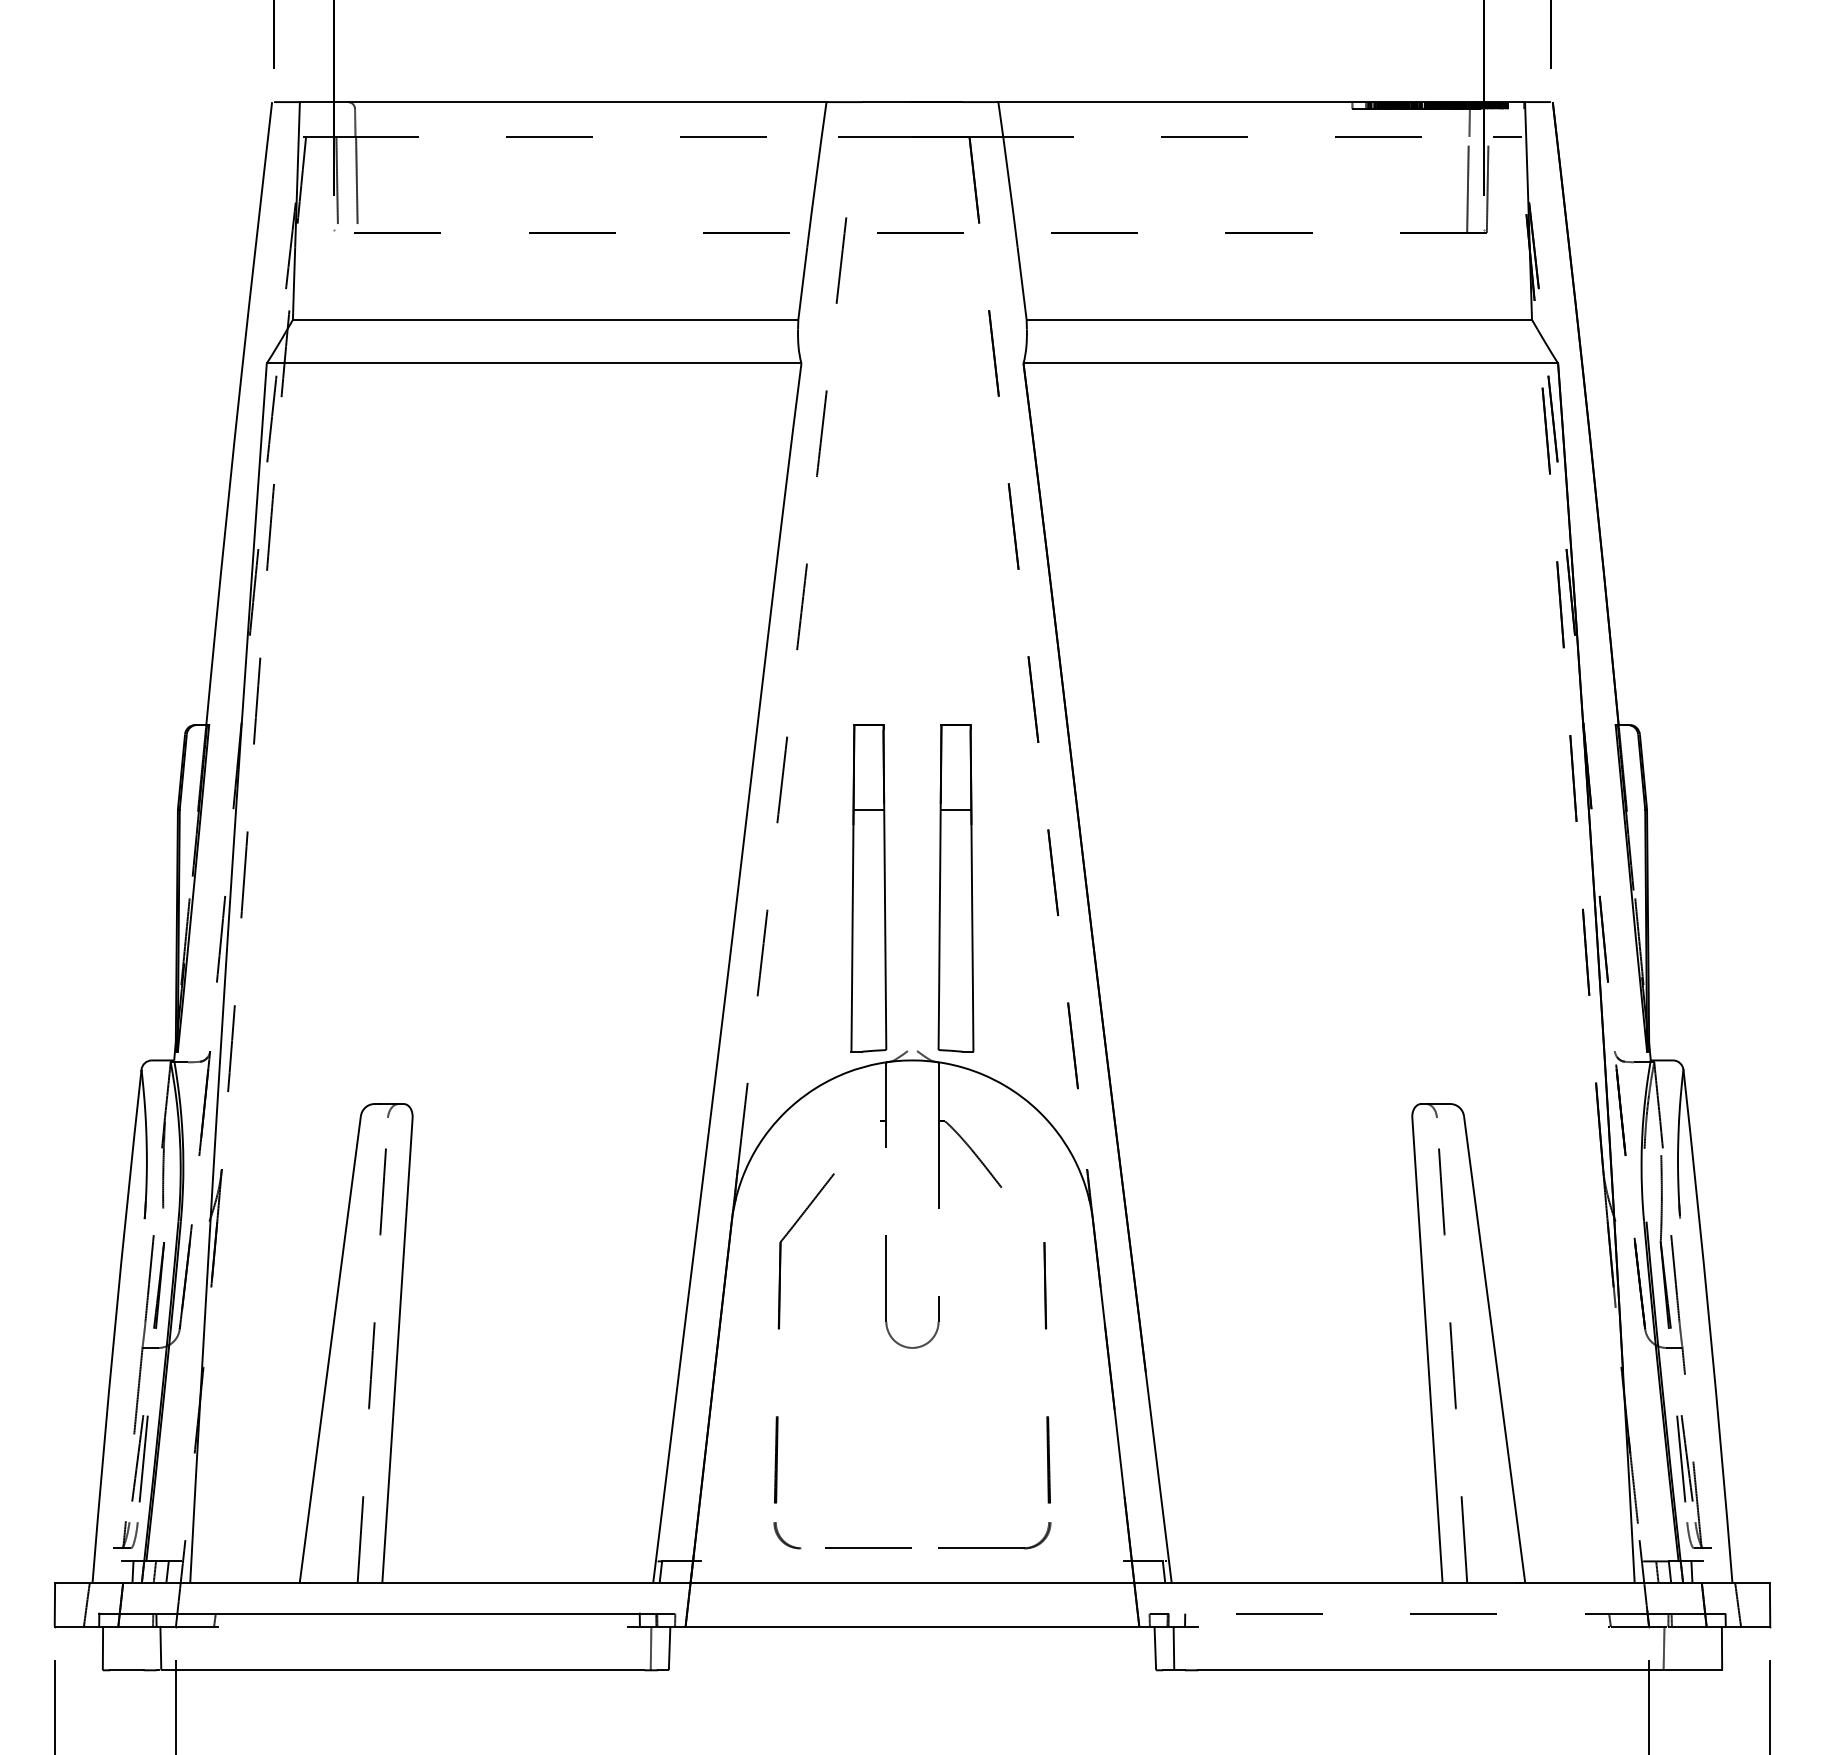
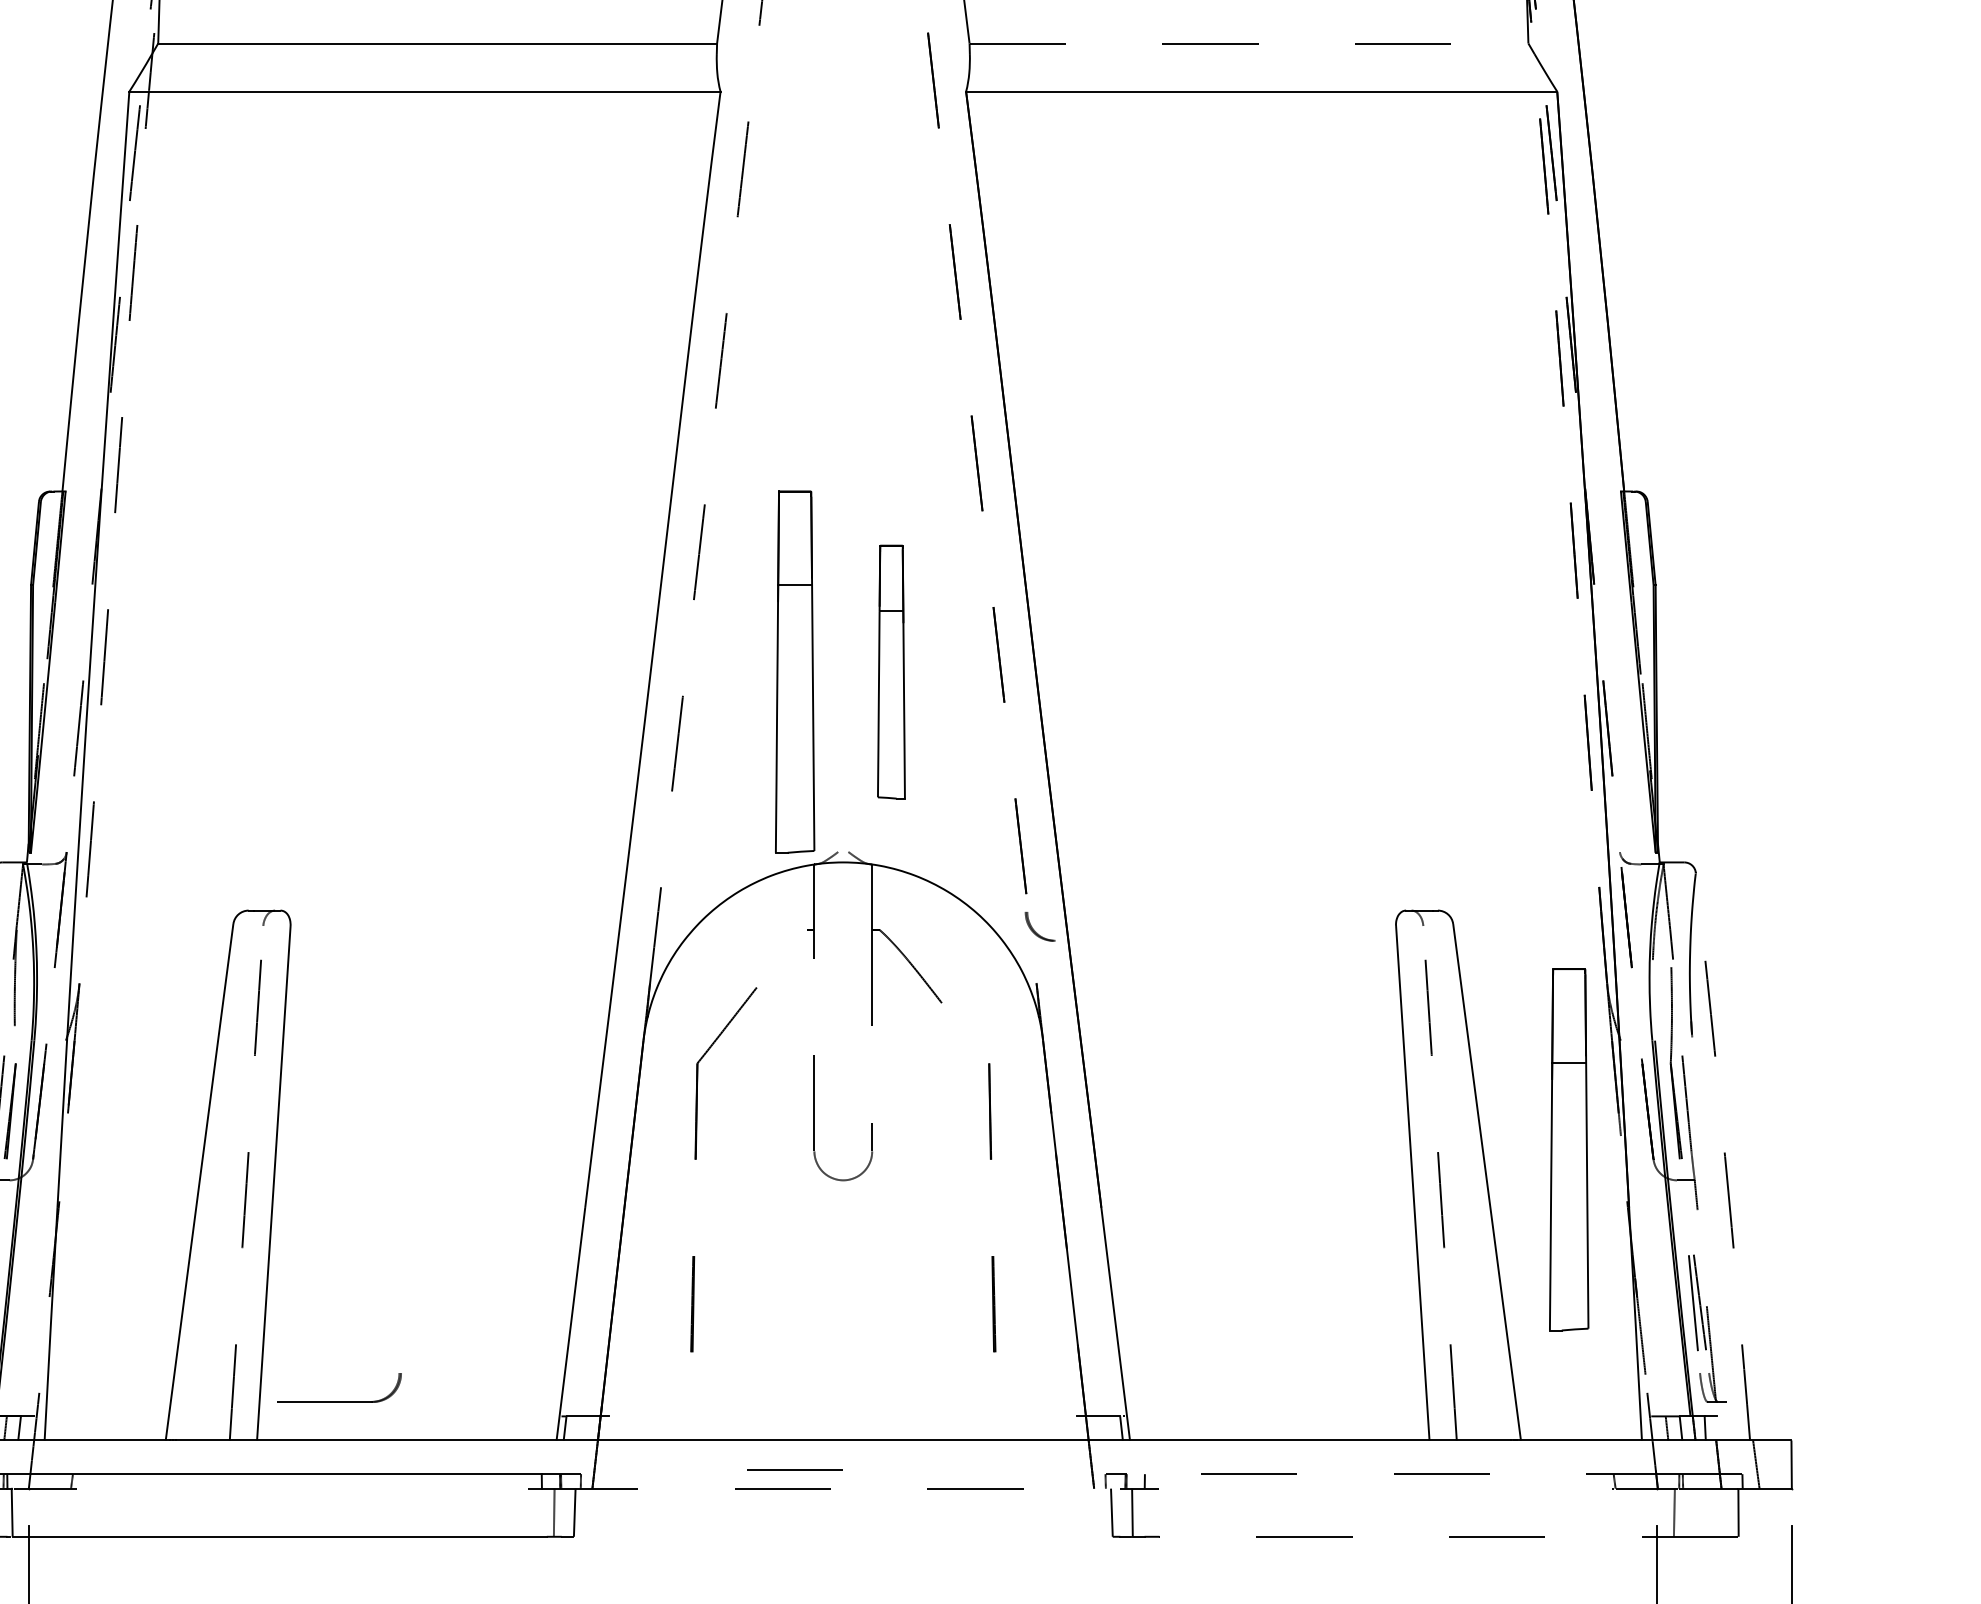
line: (1279, 319) -> (1249, 43), solid -> dashed
part: (955, 888) -> (890, 672), size x0.7
part: (1568, 1320) -> (1568, 1149), added
arc: (1709, 1326) -> (1724, 1156), solid -> dashed
part: (787, 1535) -> (1040, 926), moved
line: (868, 1547) -> (794, 1469), moved
part: (994, 1547) -> (339, 1401), moved
line: (919, 1626) -> (851, 1488), solid -> dashed
line: (1459, 1670) -> (1448, 1537), solid -> dashed

